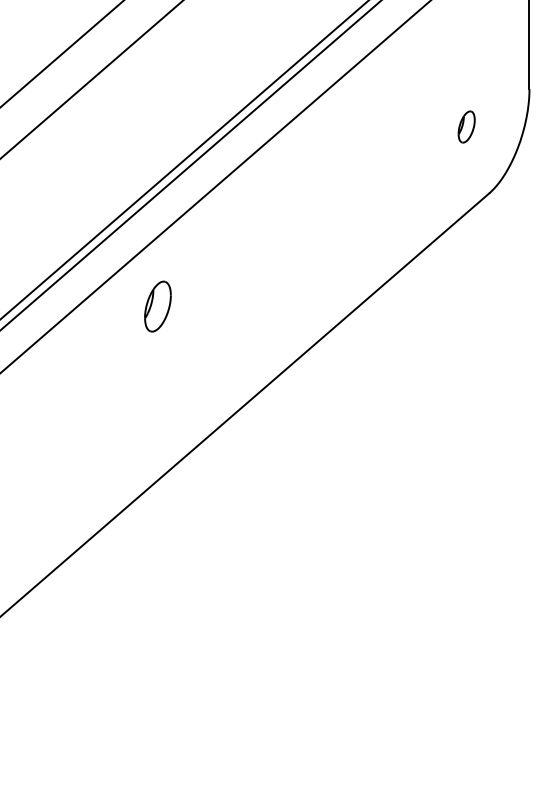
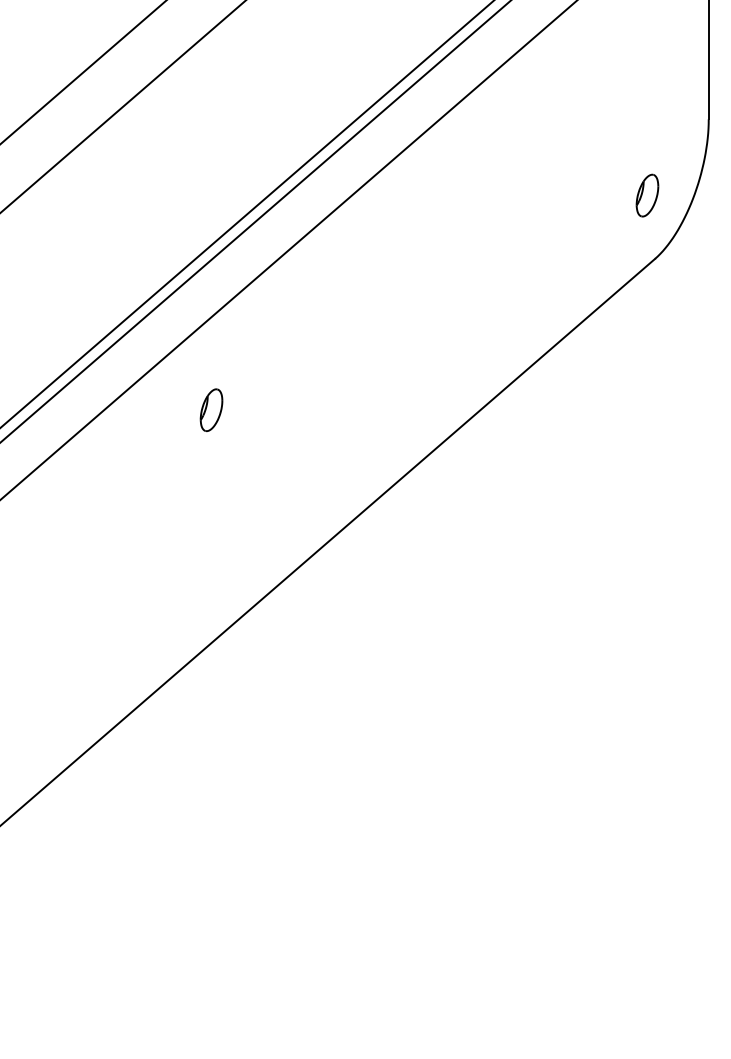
part: (466, 126) -> (647, 194), moved
part: (157, 305) -> (210, 409), size x0.62

